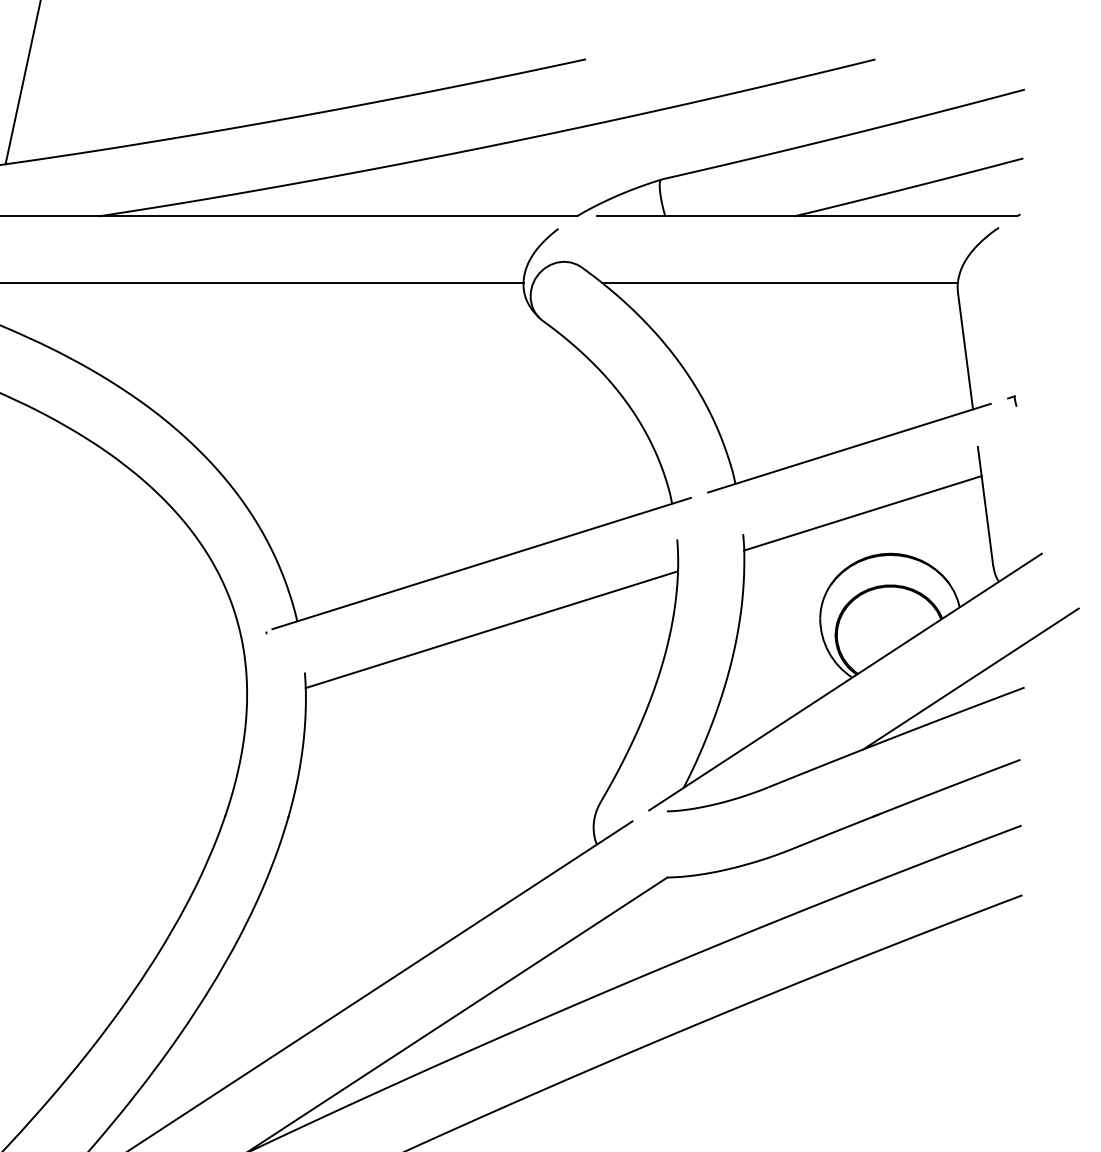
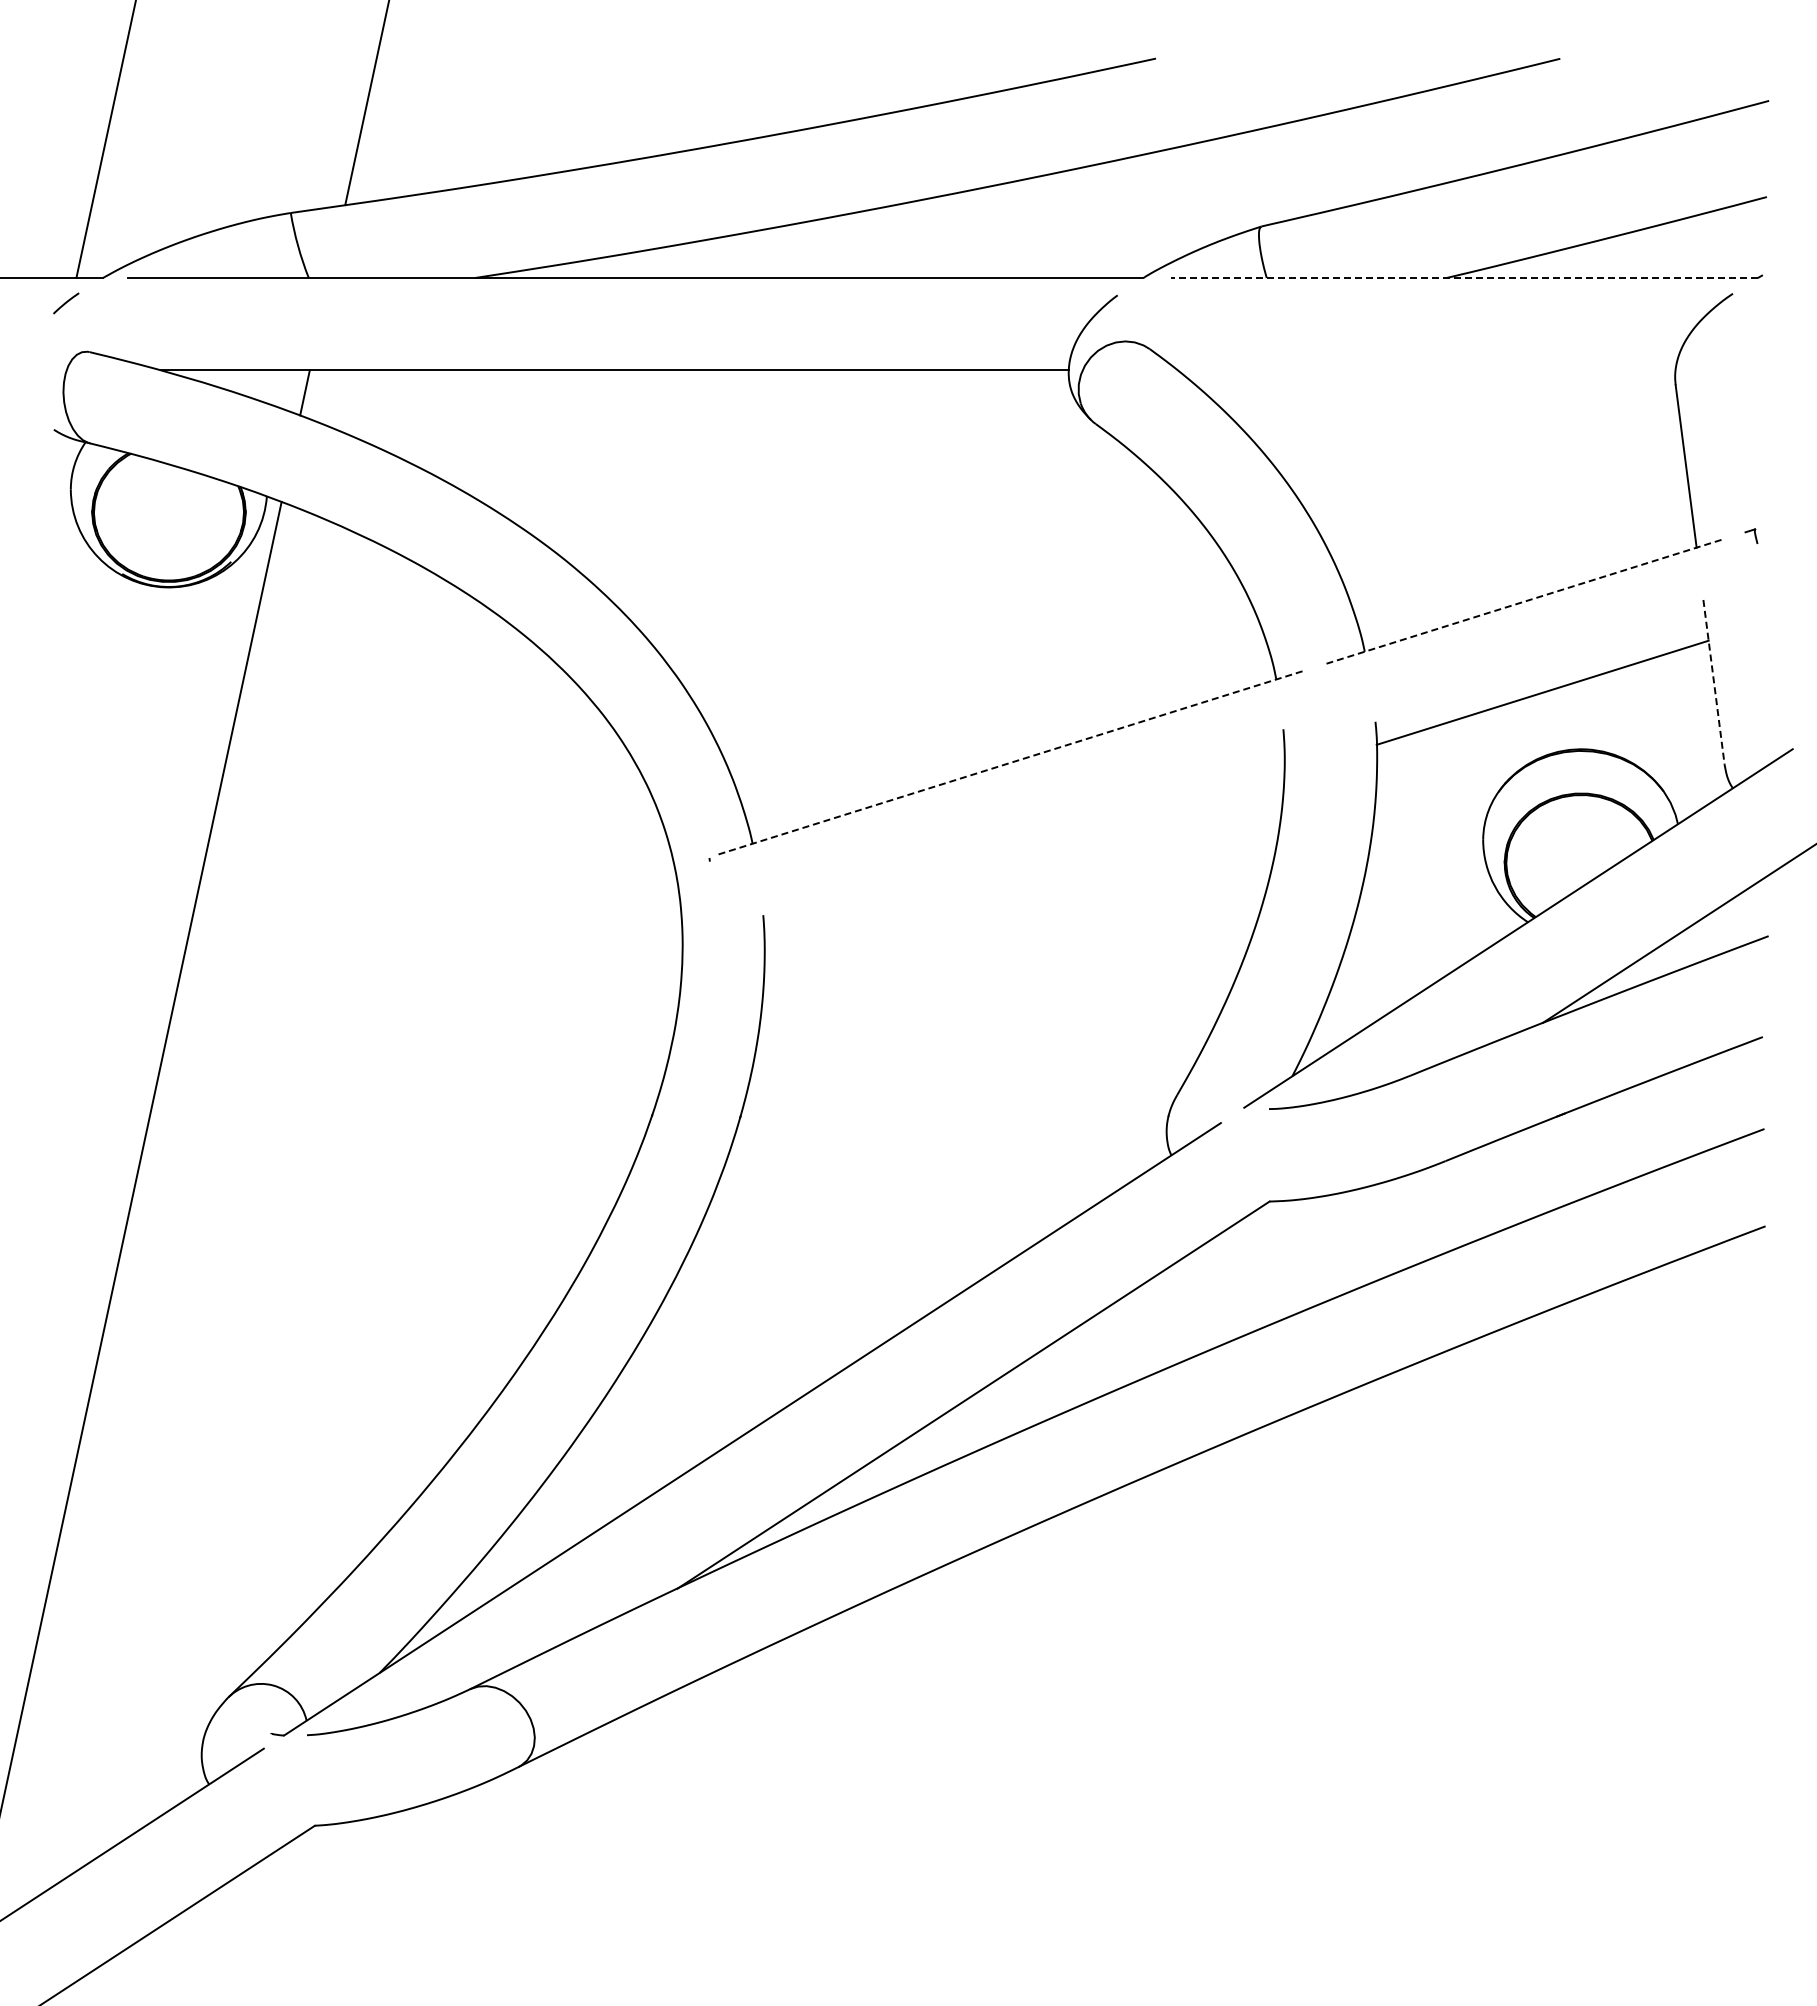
line: (806, 216) -> (1463, 278), solid -> dashed
line: (779, 282) -> (1426, 370), removed
line: (849, 447) -> (1524, 601), solid -> dashed
line: (985, 505) -> (1714, 682), solid -> dashed
line: (481, 563) -> (1009, 763), solid -> dashed
line: (491, 629) -> (1024, 854), removed

